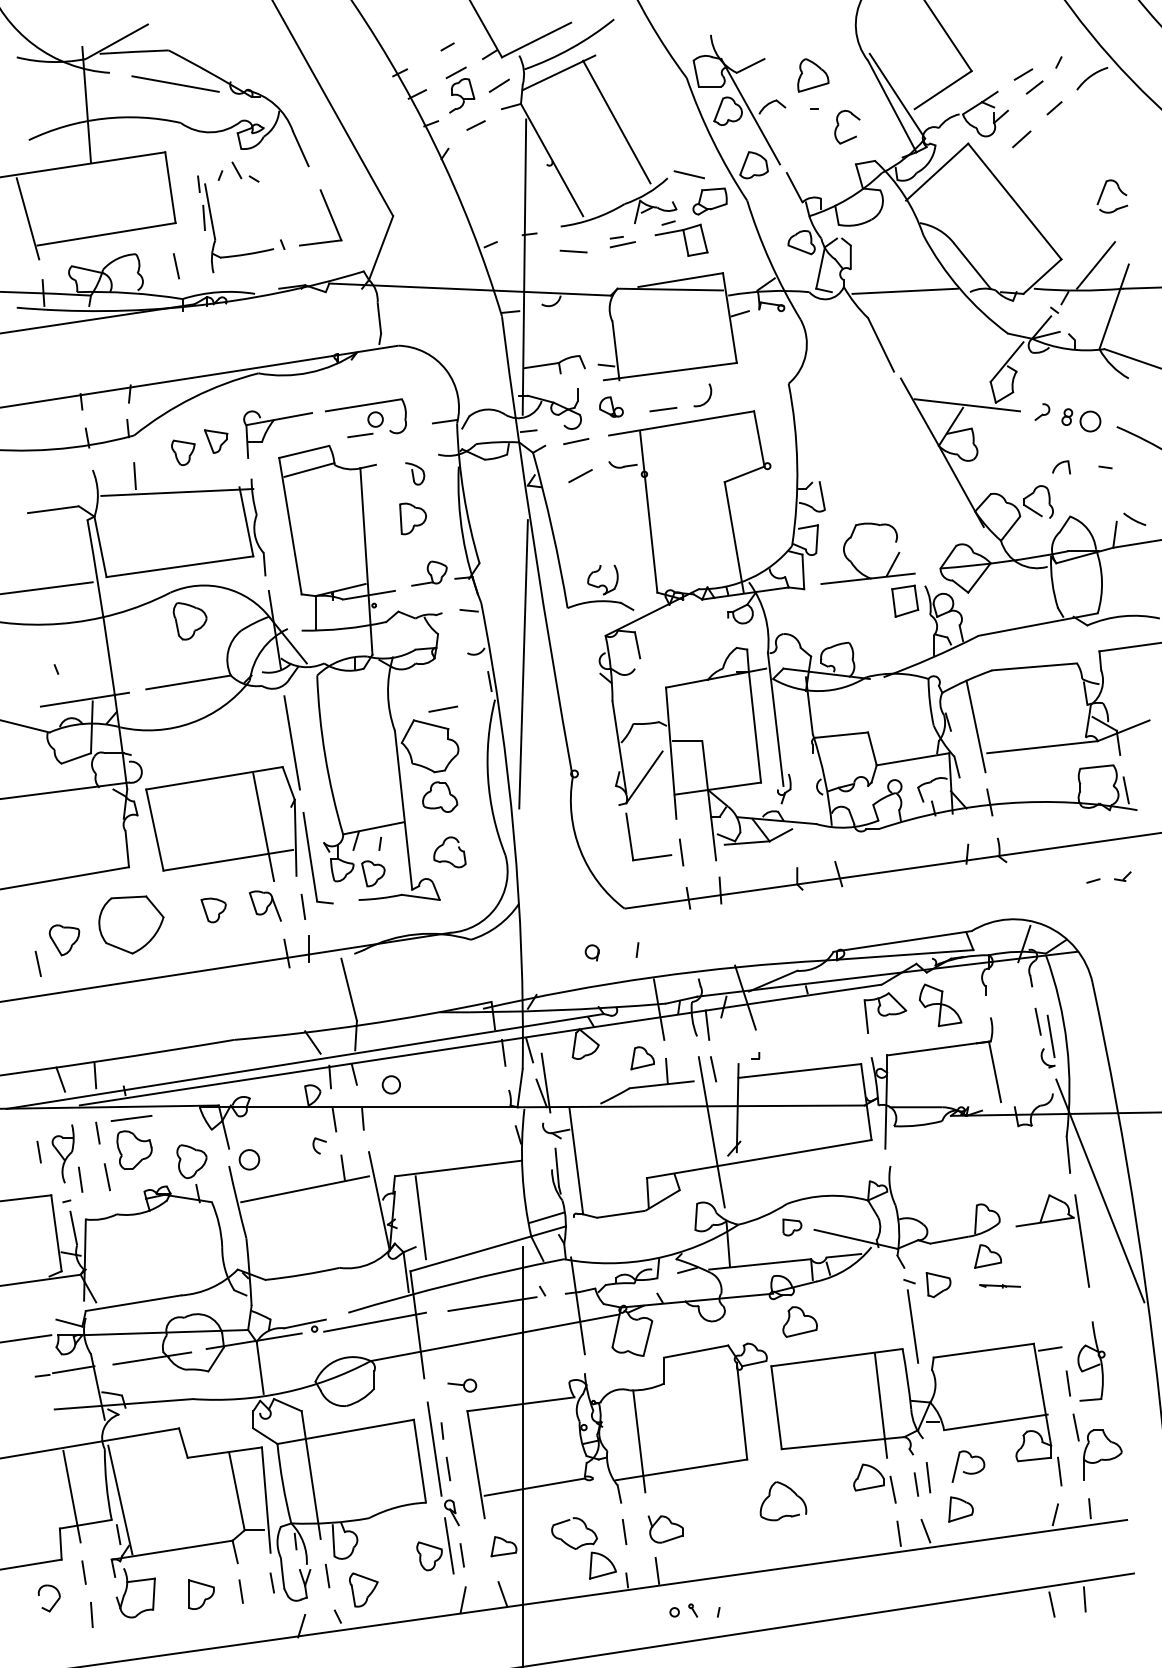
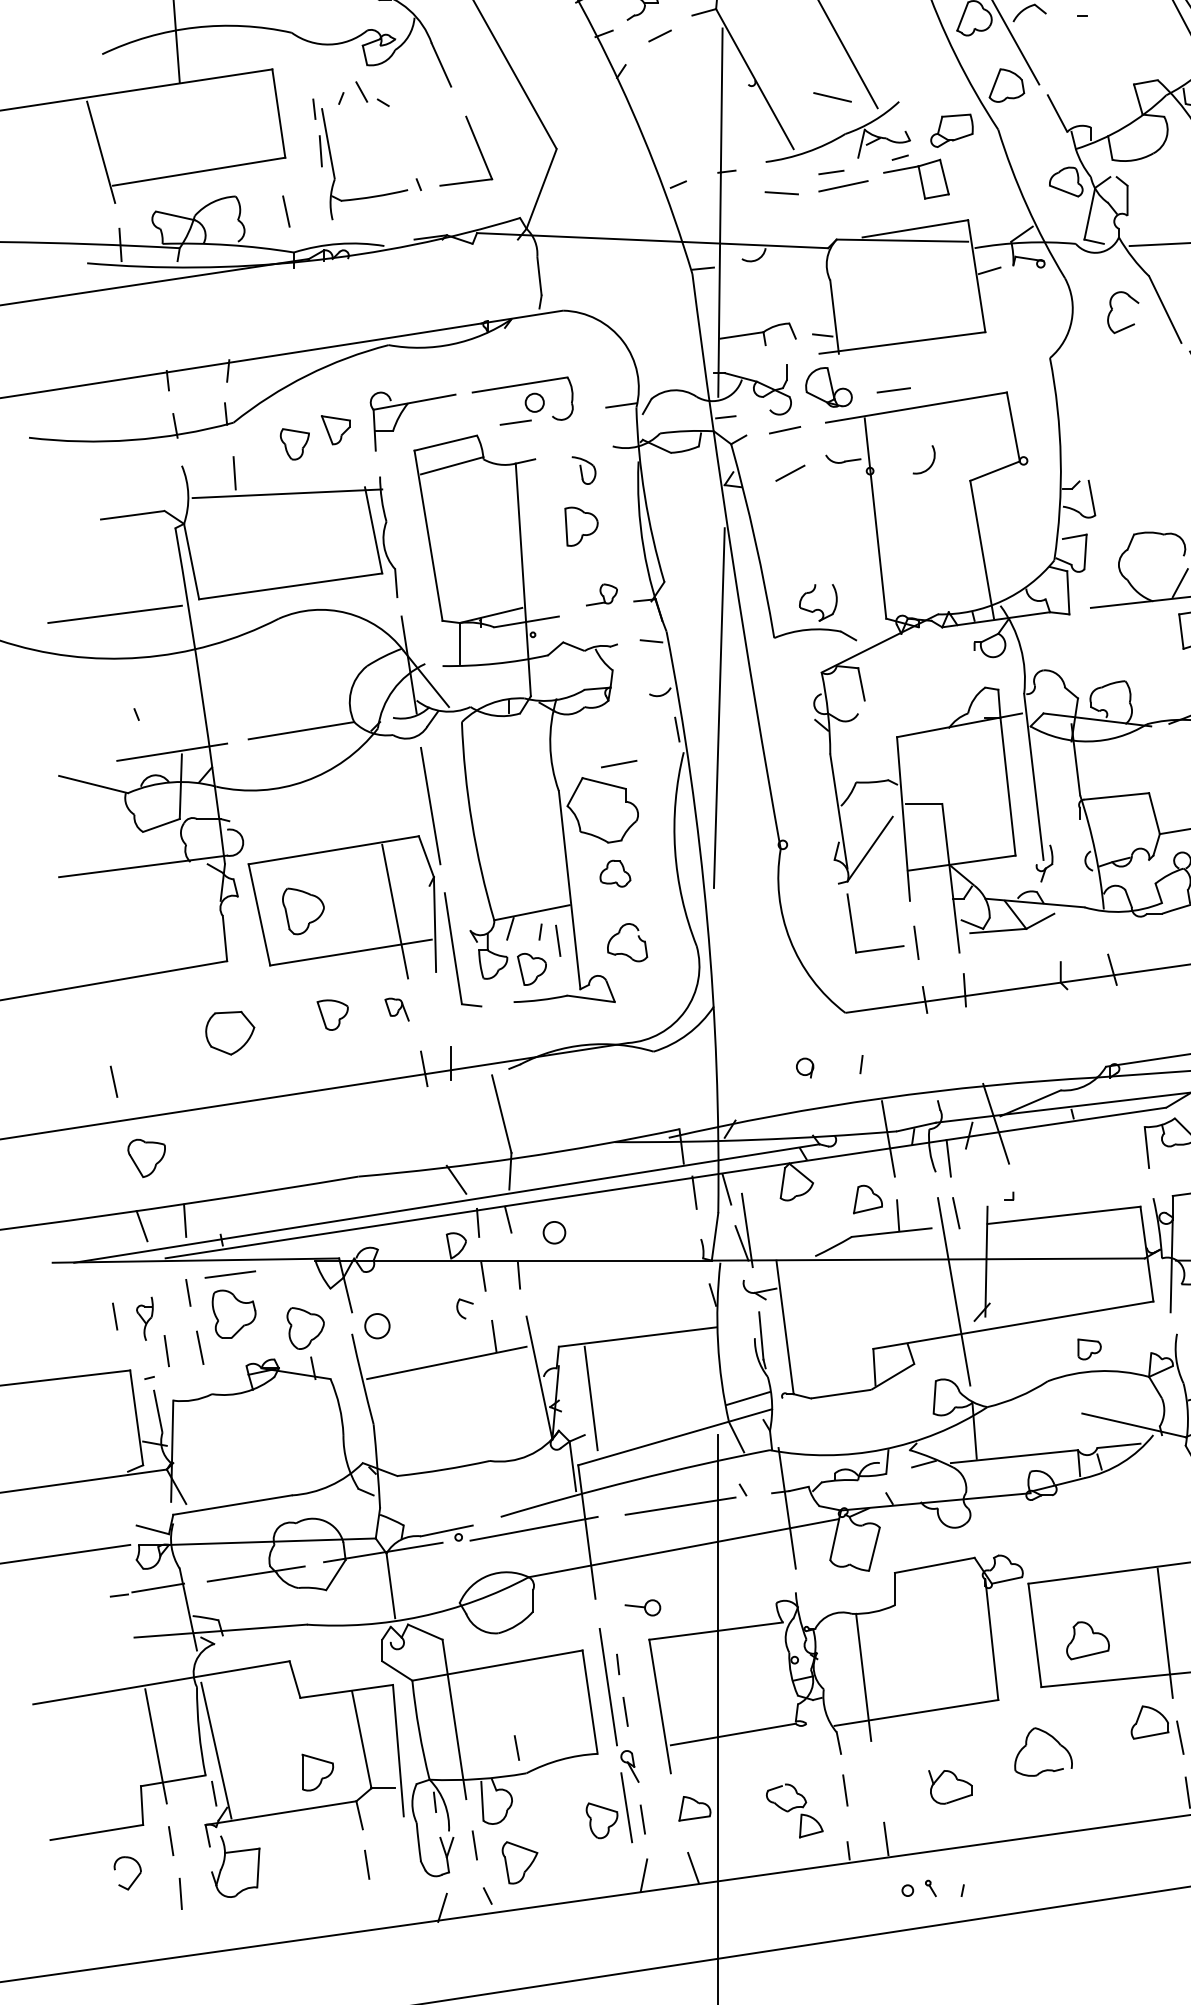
part: (839, 125) -> (1113, 310), moved
line: (688, 174) -> (831, 97), moved
part: (622, 242) -> (842, 181), size x1.6
arc: (707, 399) -> (930, 465), moved
part: (611, 406) -> (829, 386), size x1.6
part: (429, 573) -> (601, 594), size x0.7
part: (189, 621) -> (302, 911), moved
part: (440, 796) -> (615, 872), size x0.7
part: (264, 905) -> (396, 1008), size x0.6
line: (303, 906) -> (558, 940), moved
part: (131, 924) -> (230, 1032), size x0.6
part: (64, 940) -> (146, 1158), moved
part: (62, 1153) -> (144, 1318), size x0.6
part: (792, 1227) -> (1089, 1349), moved
part: (799, 1321) -> (1087, 1640), moved
part: (665, 1529) -> (950, 1787), moved
part: (583, 1548) -> (794, 1811), size x0.7
line: (271, 1582) -> (515, 1747), moved
part: (201, 1594) -> (317, 1772), moved

